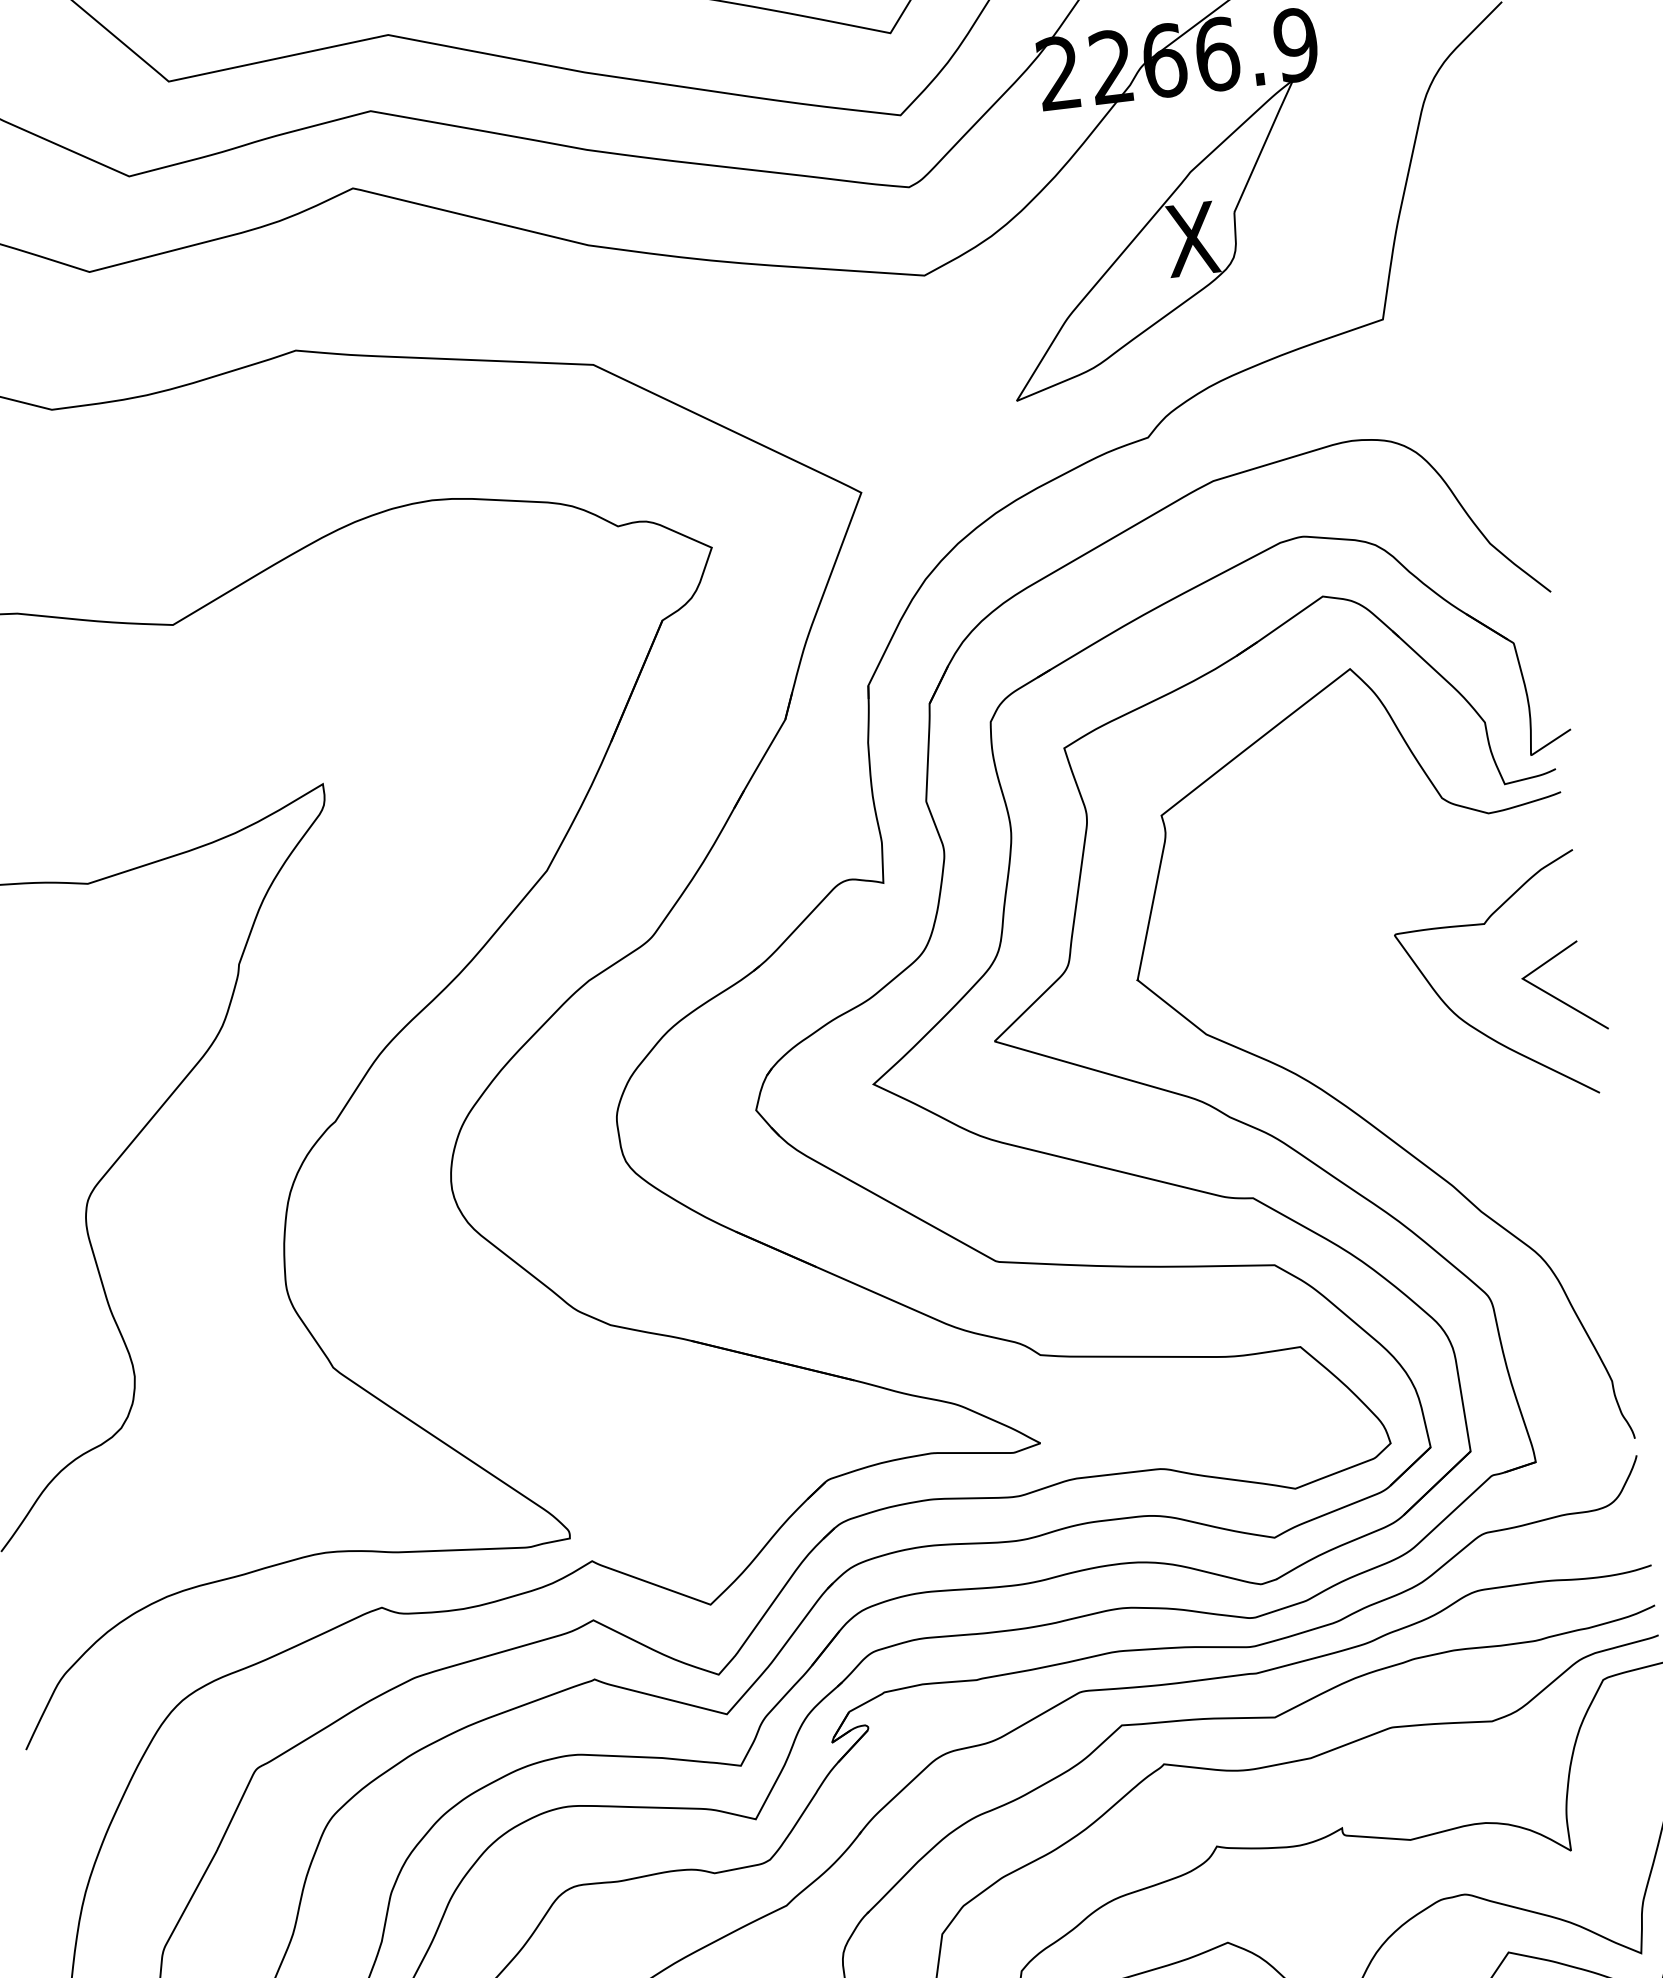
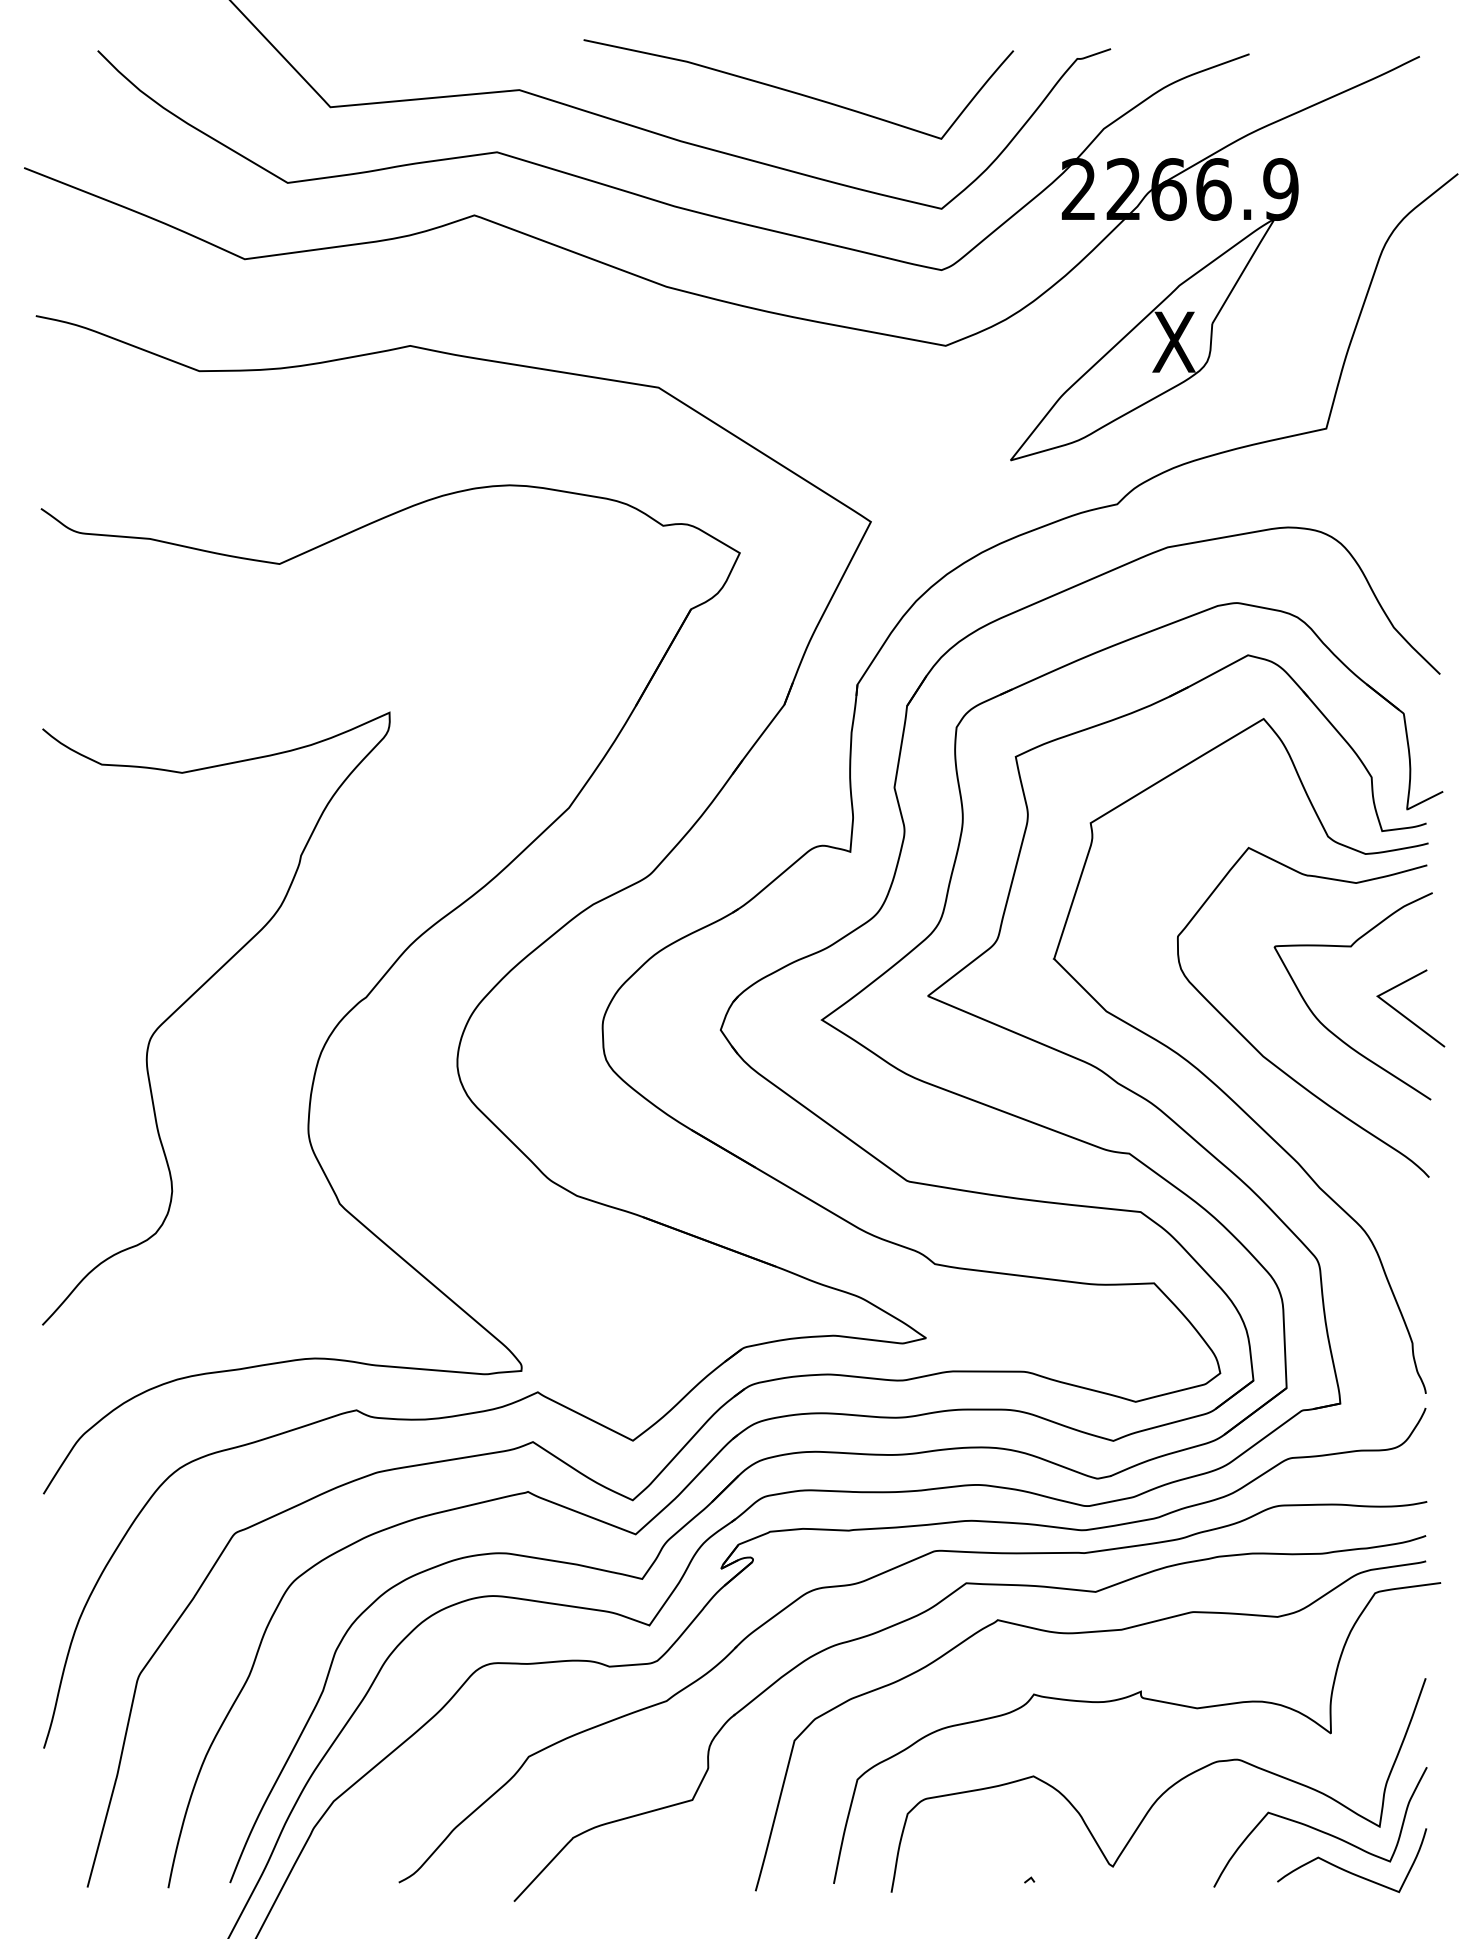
curve: (1400, 1066) -> (1266, 1057), added

